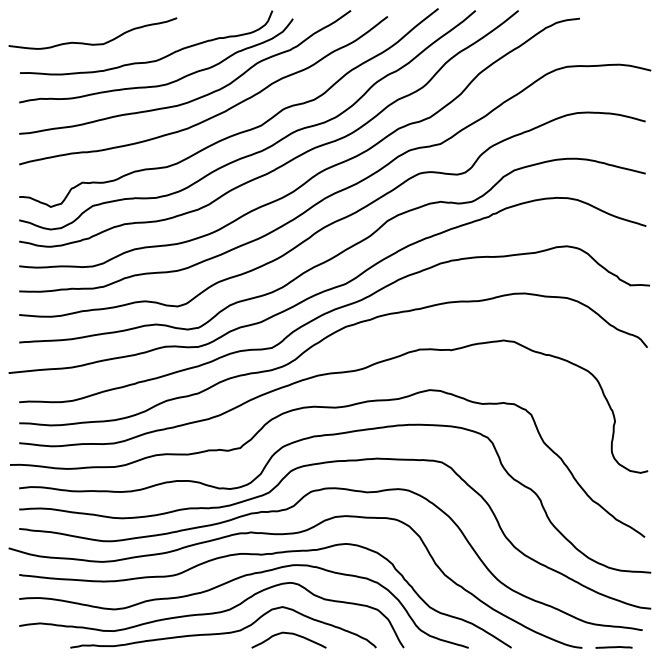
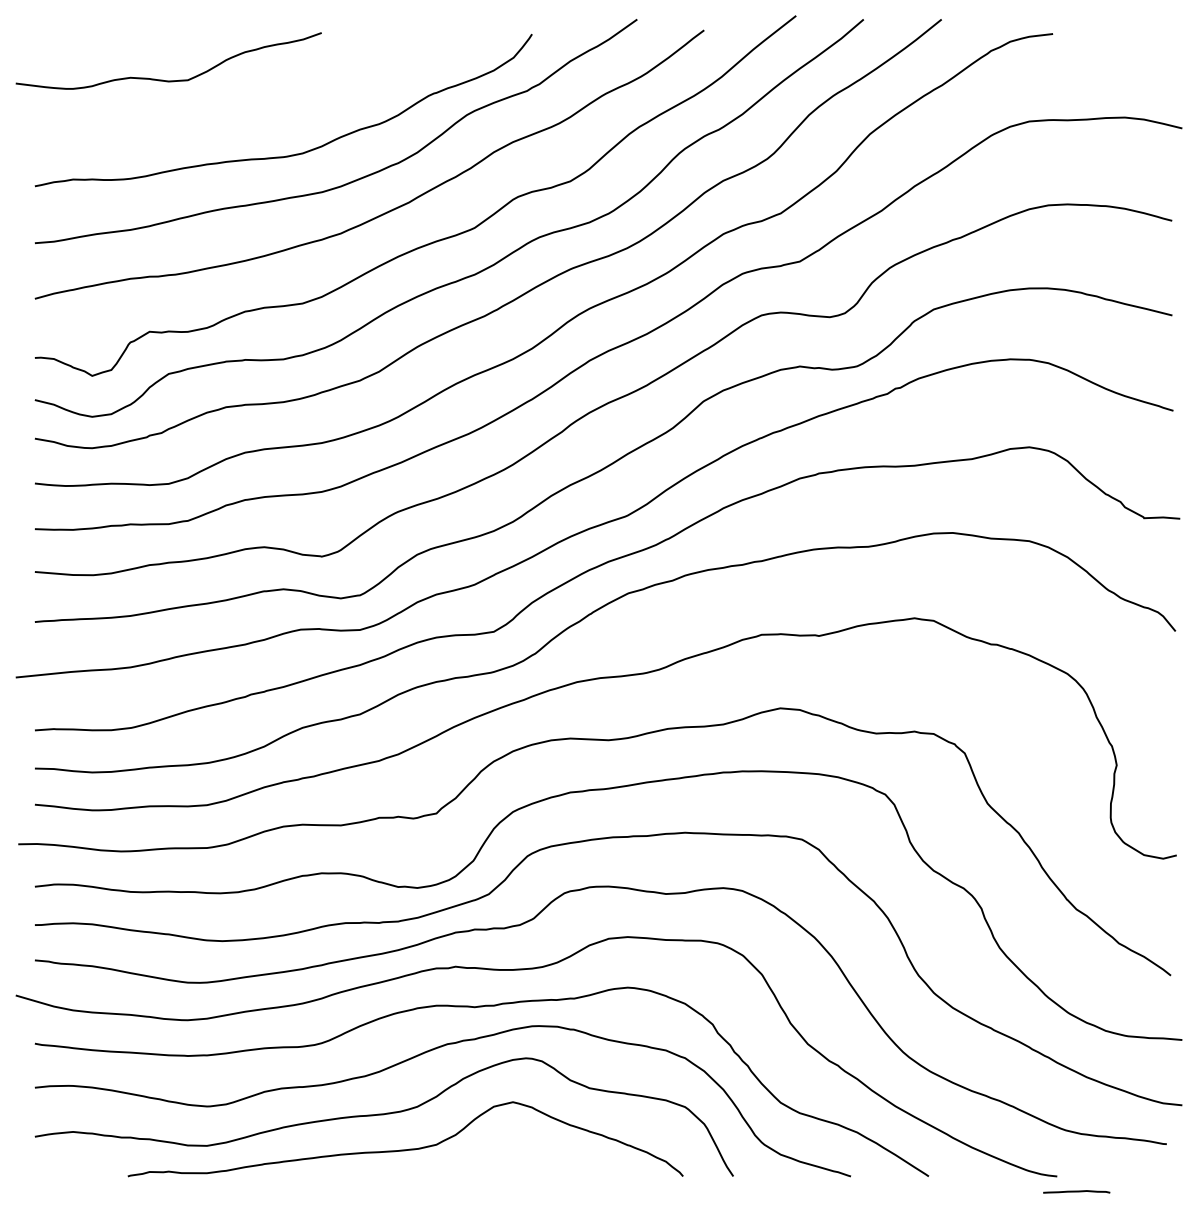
curve: (151, 60) -> (275, 109), removed
curve: (288, 634) -> (523, 1152), removed
line: (613, 647) -> (1075, 1191), moved

